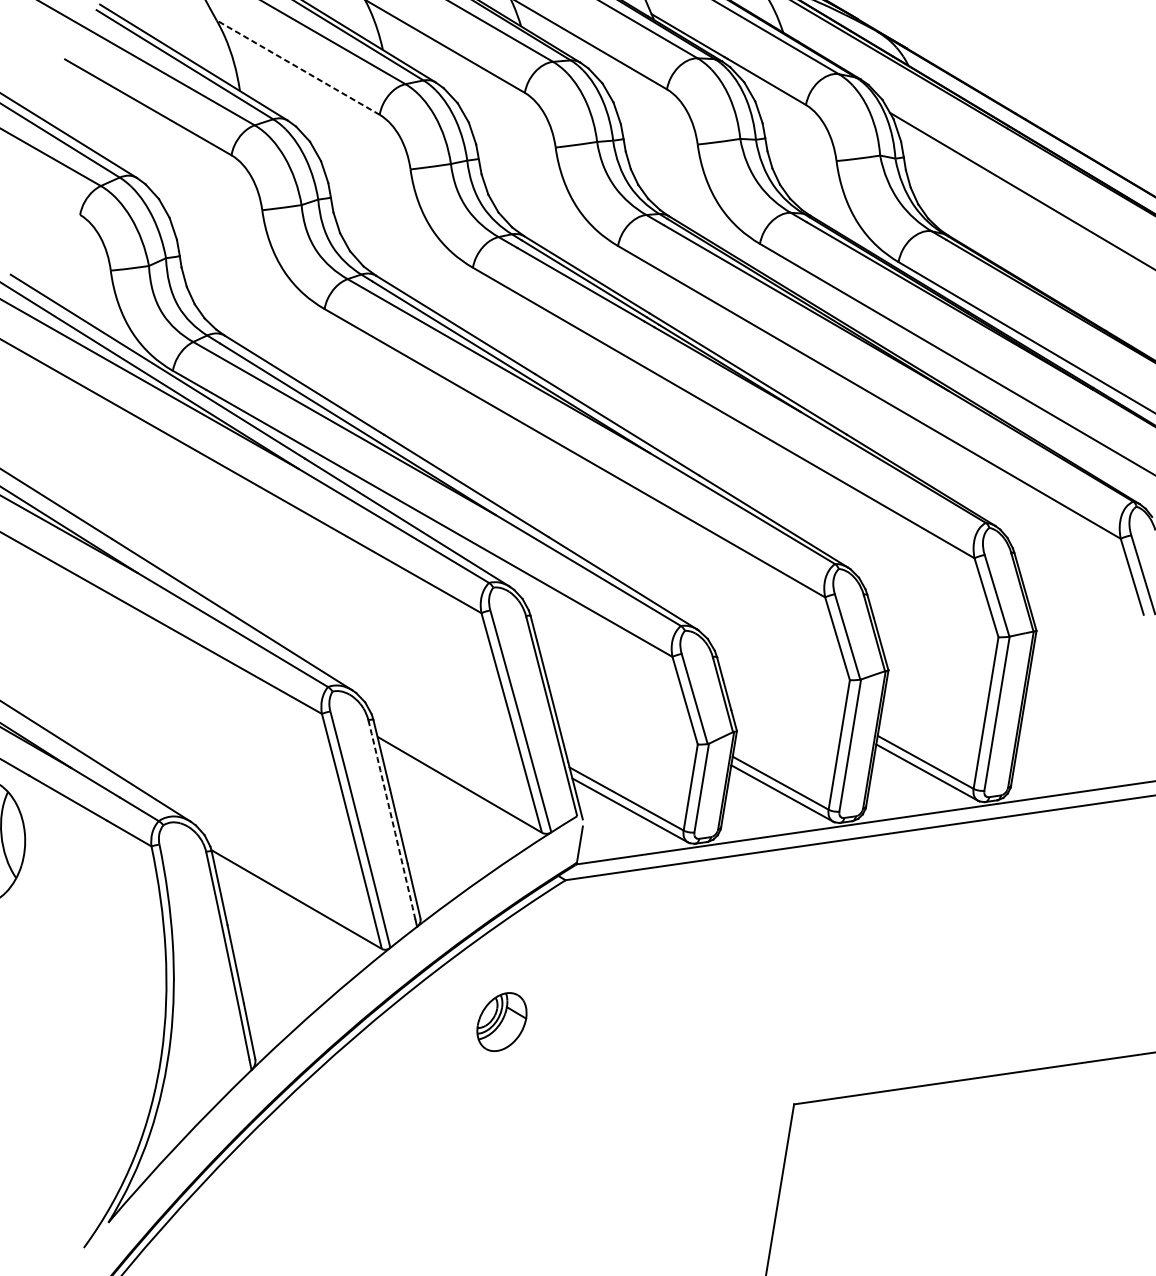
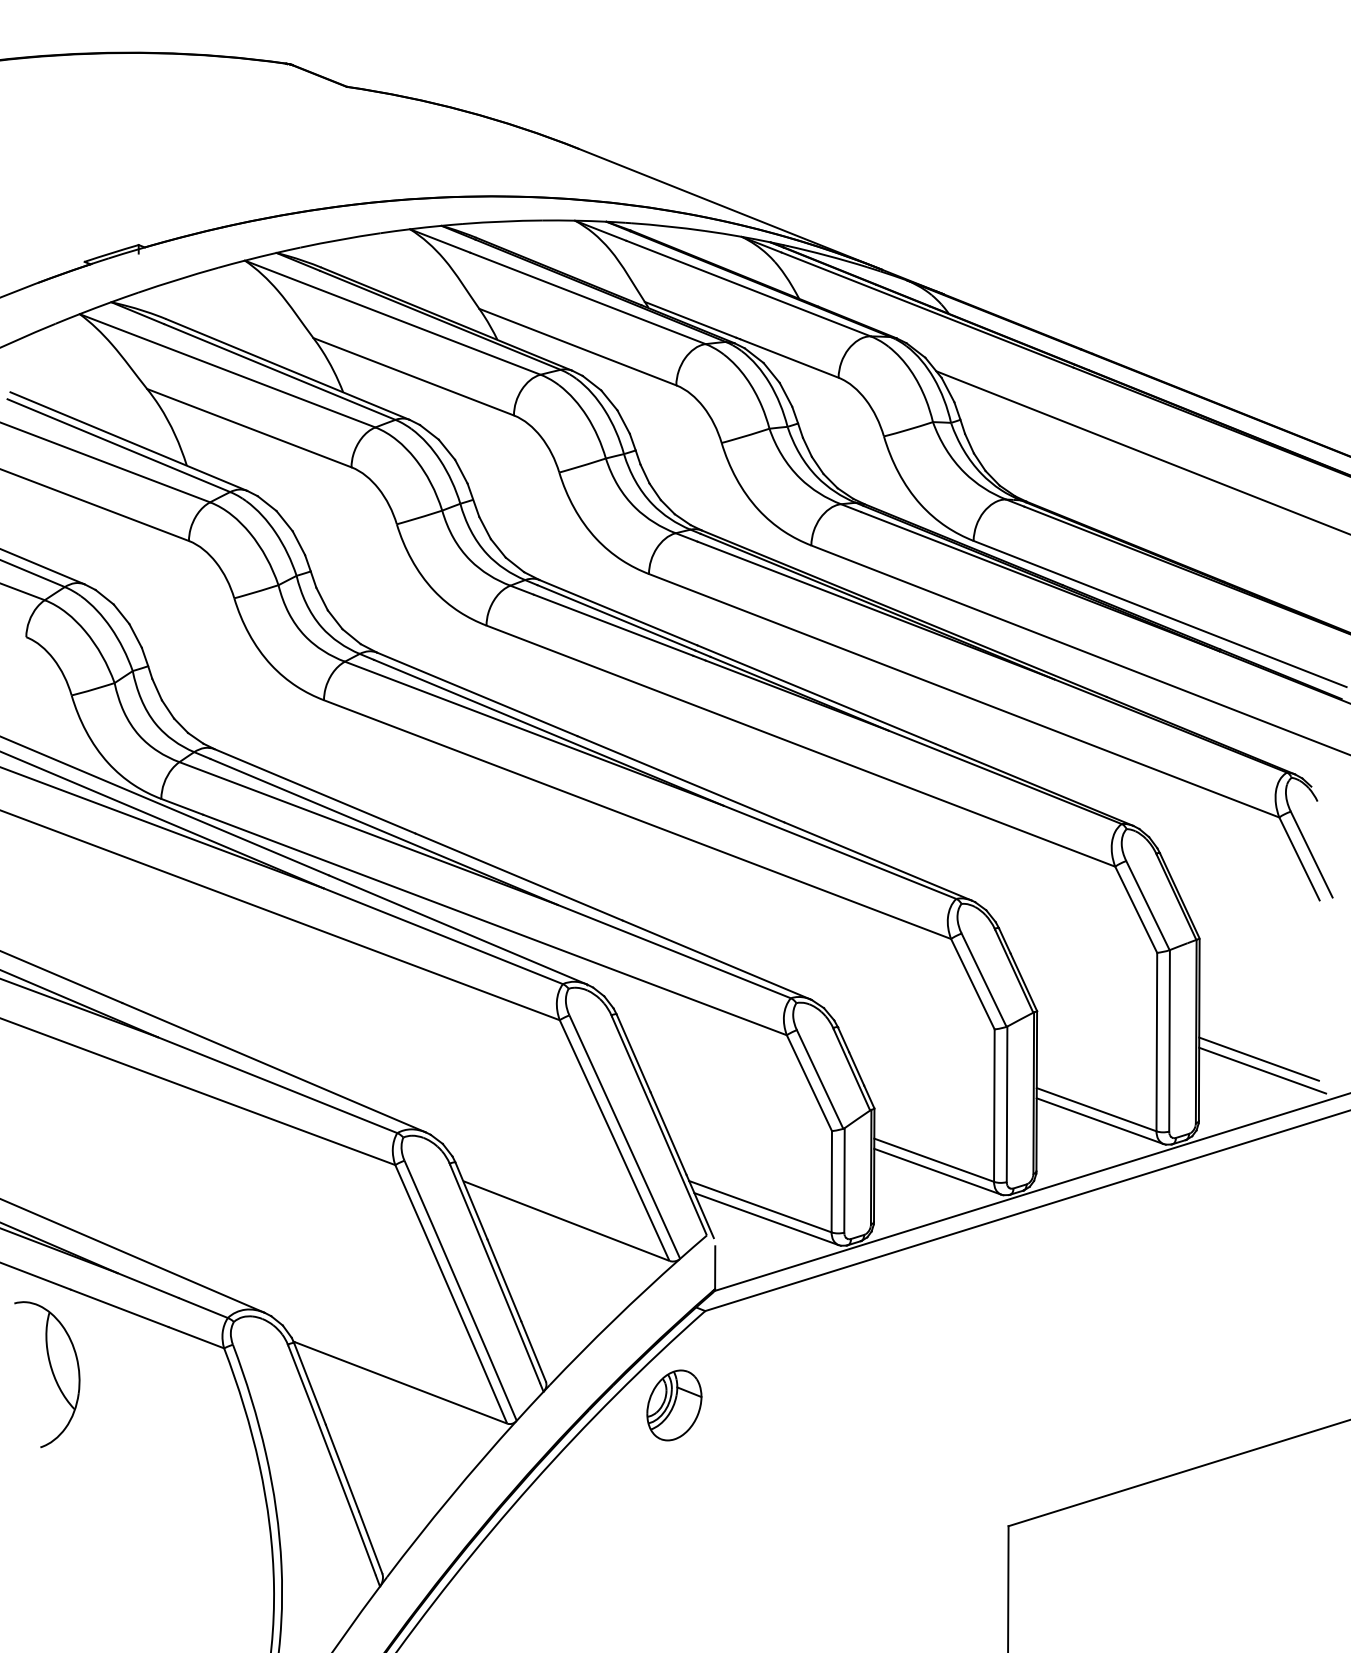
line: (297, 66) -> (248, 427), dashed -> solid
line: (1070, 740) -> (1258, 1058), added
line: (1072, 751) -> (1262, 1070), added
arc: (392, 820) -> (495, 1274), dashed -> solid
part: (502, 1022) -> (674, 1405), moved

